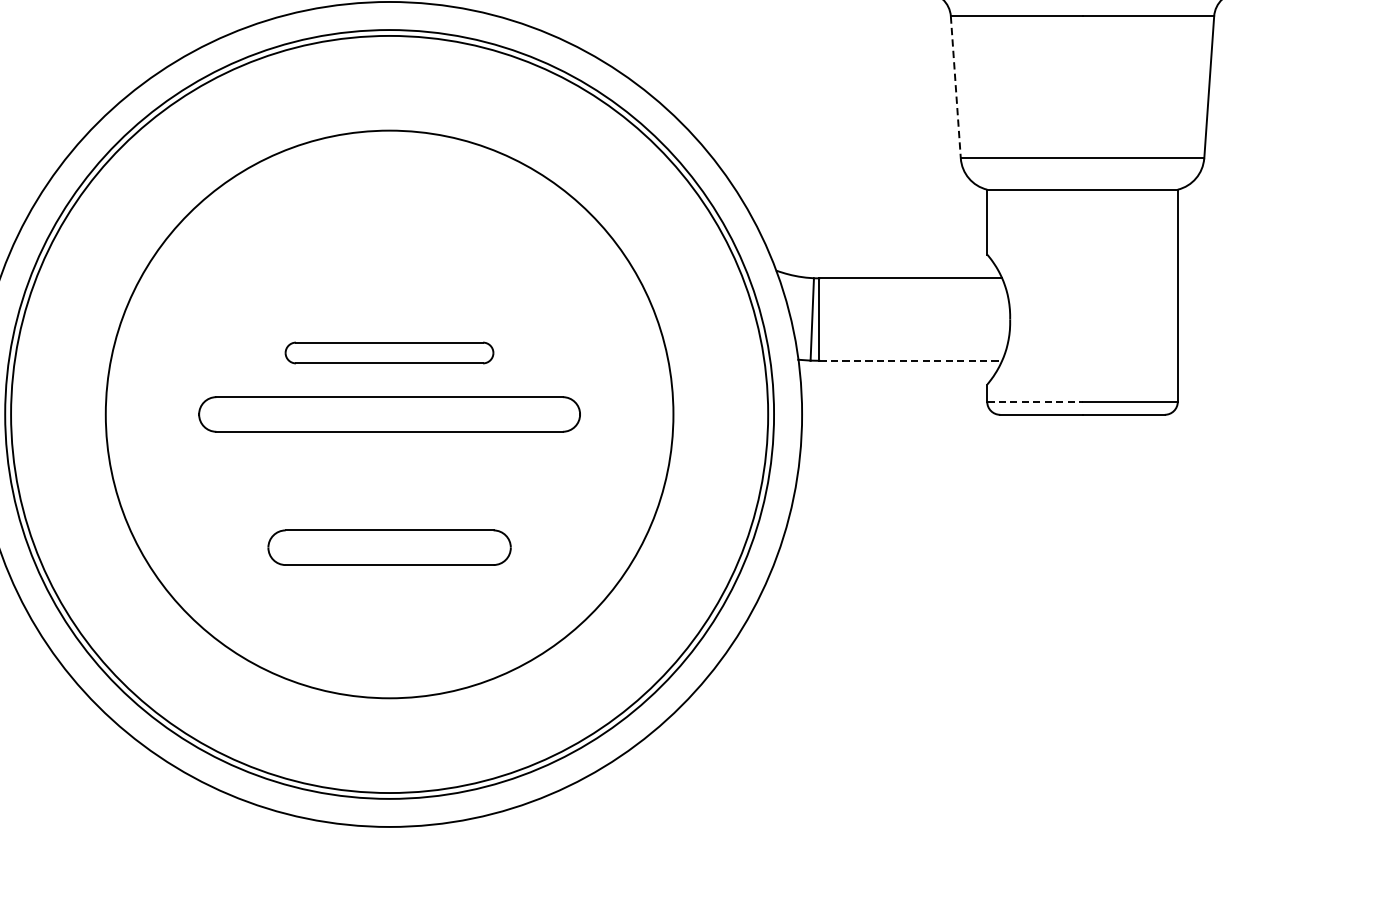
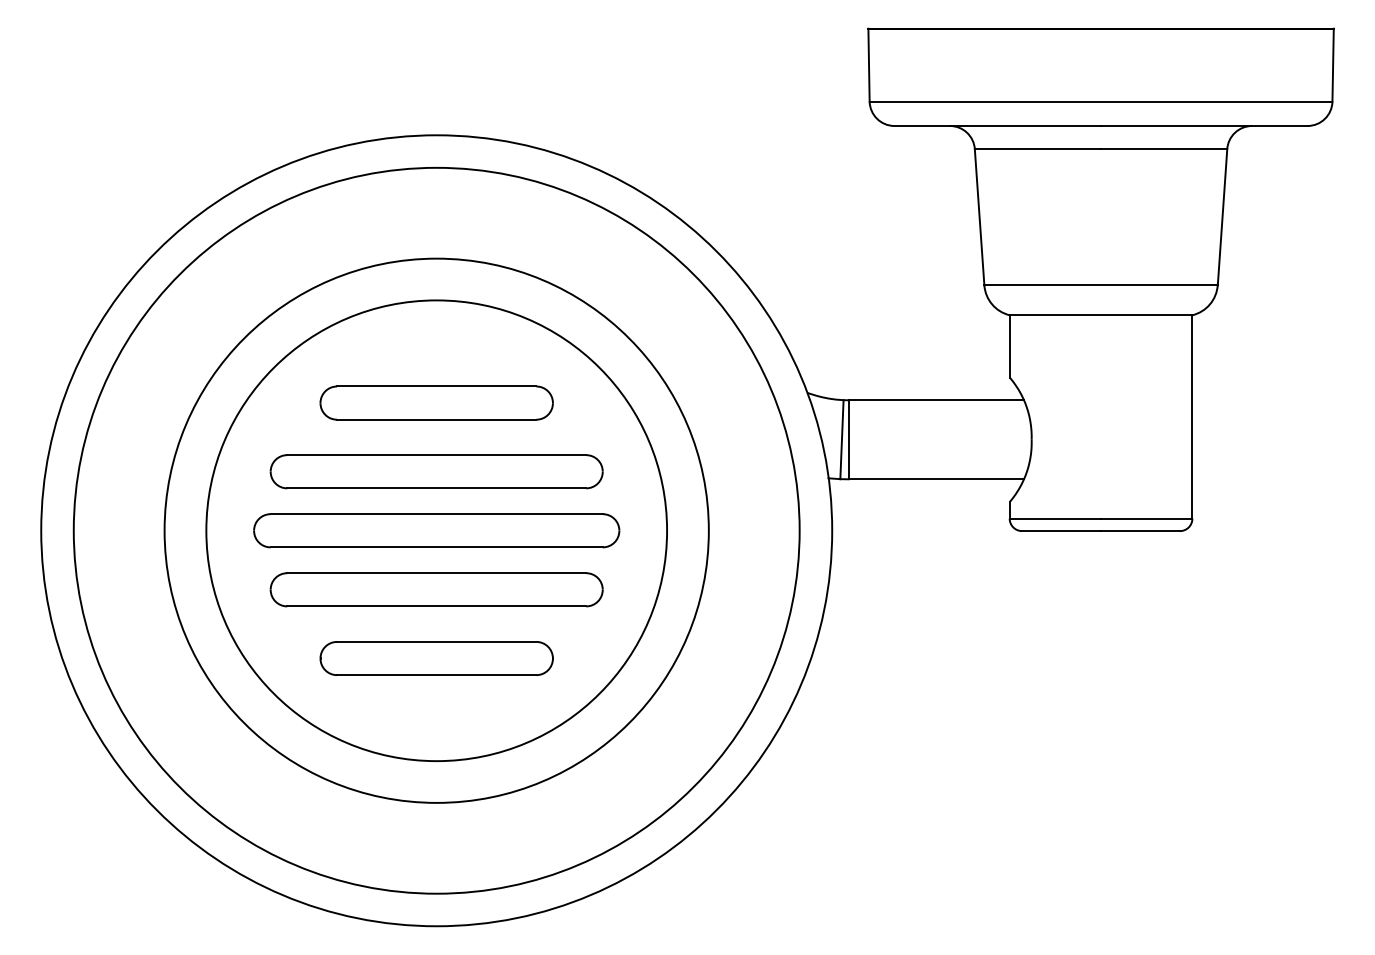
line: (955, 87) -> (979, 217), dashed -> solid
part: (389, 280) -> (436, 402), added
part: (389, 352) -> (436, 471), size x1.67
line: (910, 360) -> (936, 479), dashed -> solid
line: (1035, 401) -> (1055, 518), dashed -> solid
circle: (389, 414) -> (436, 530), size x0.62
part: (389, 475) -> (436, 589), added

